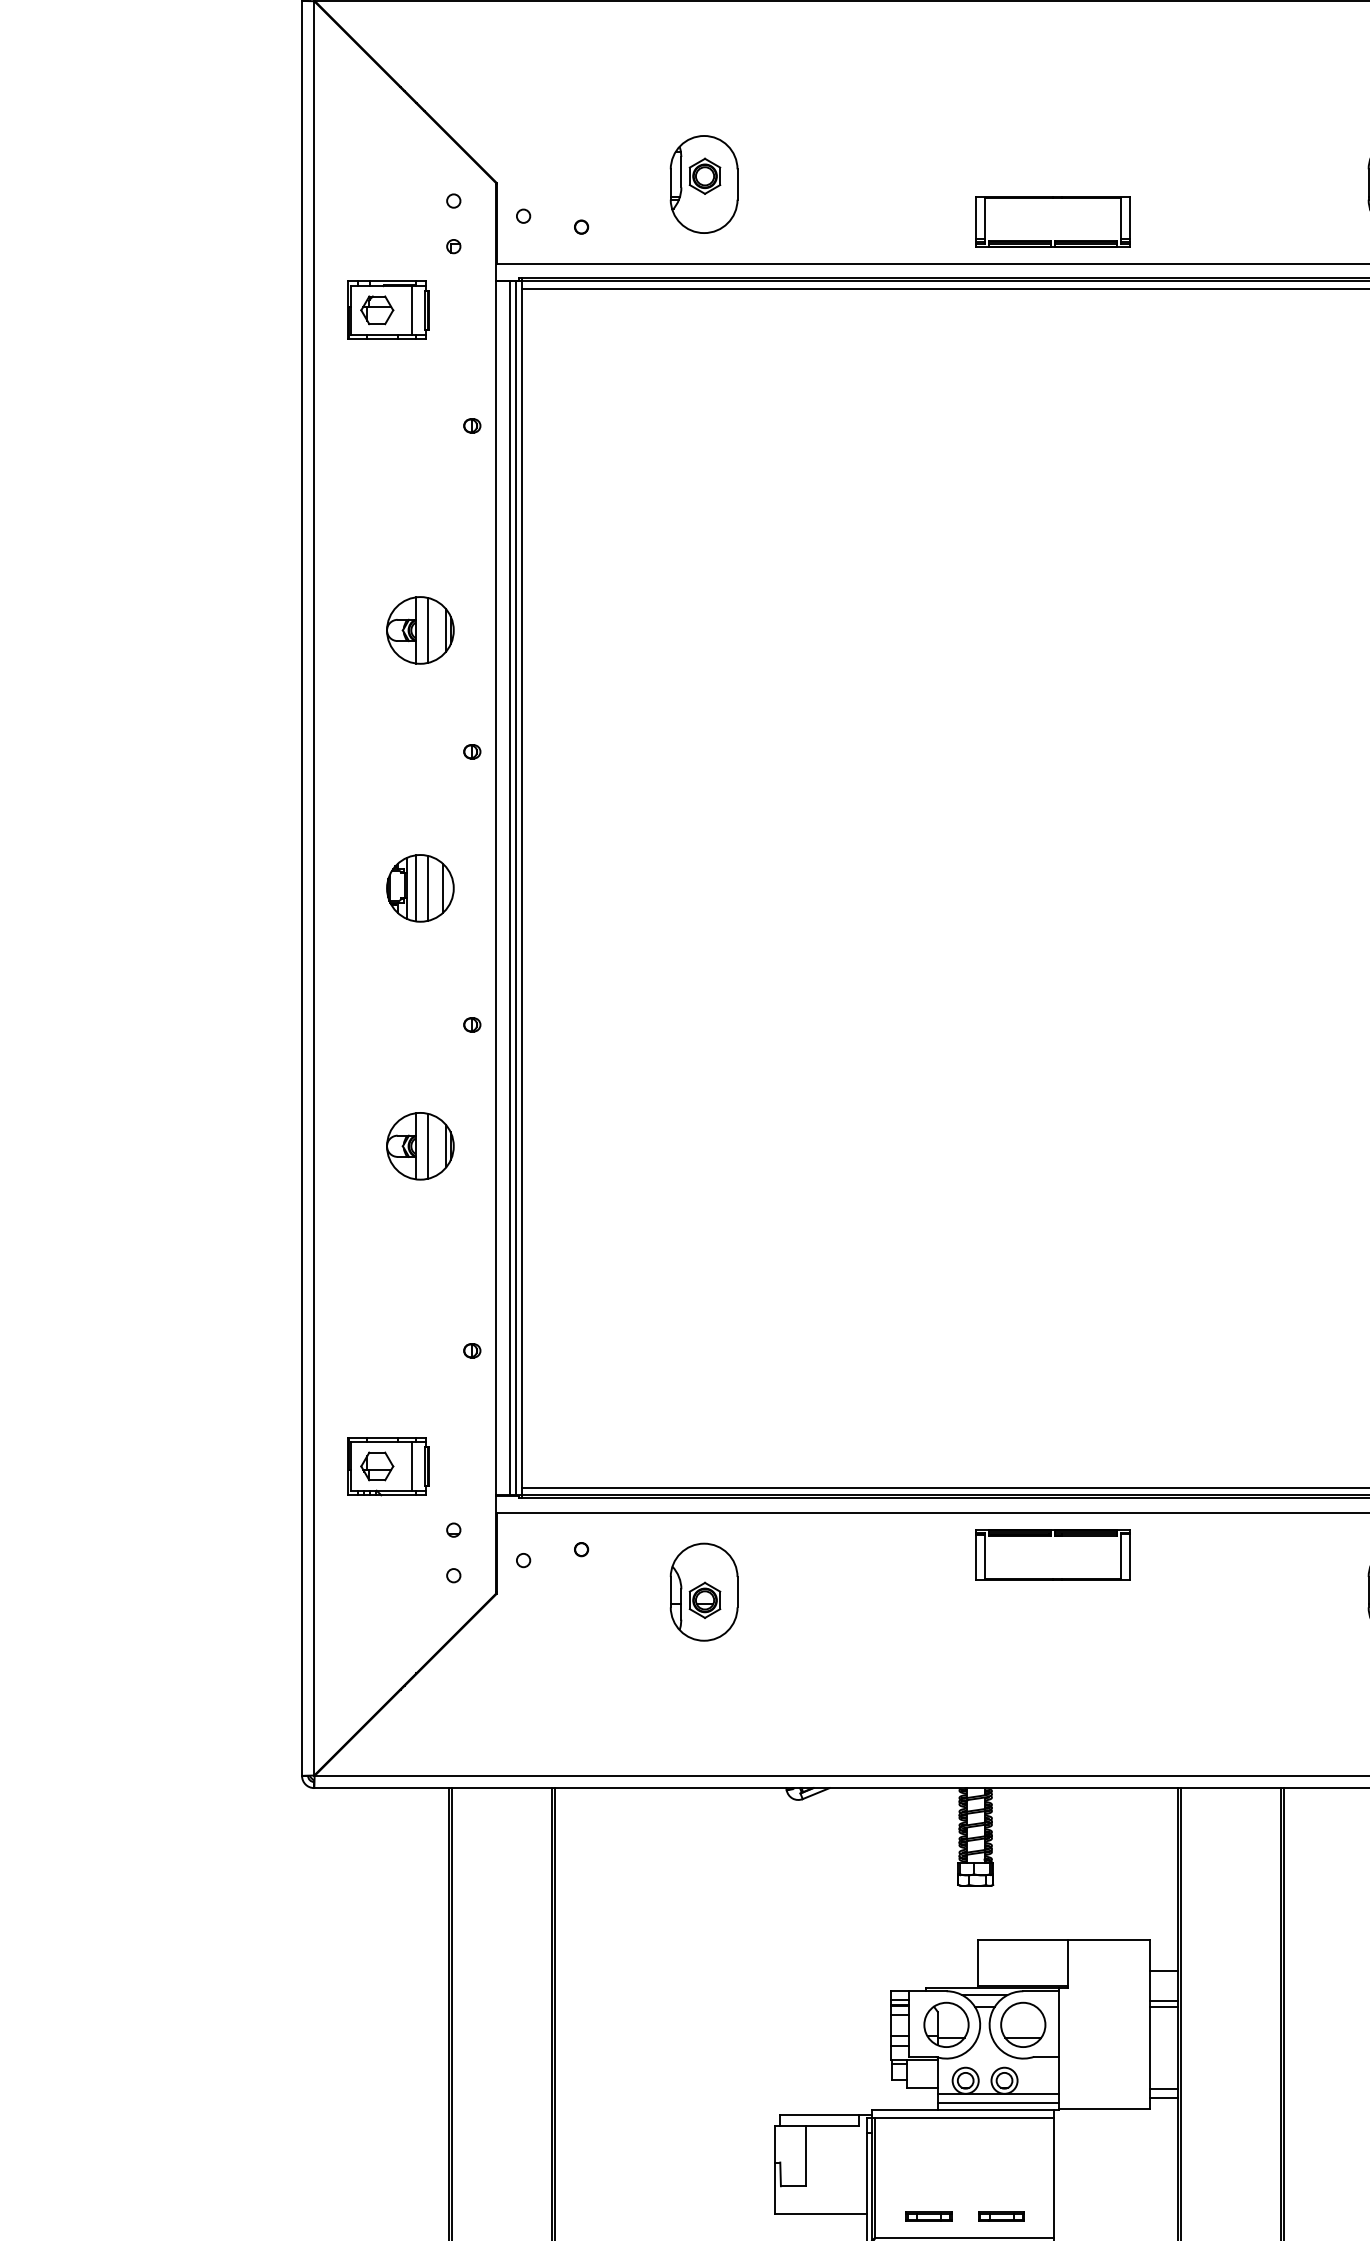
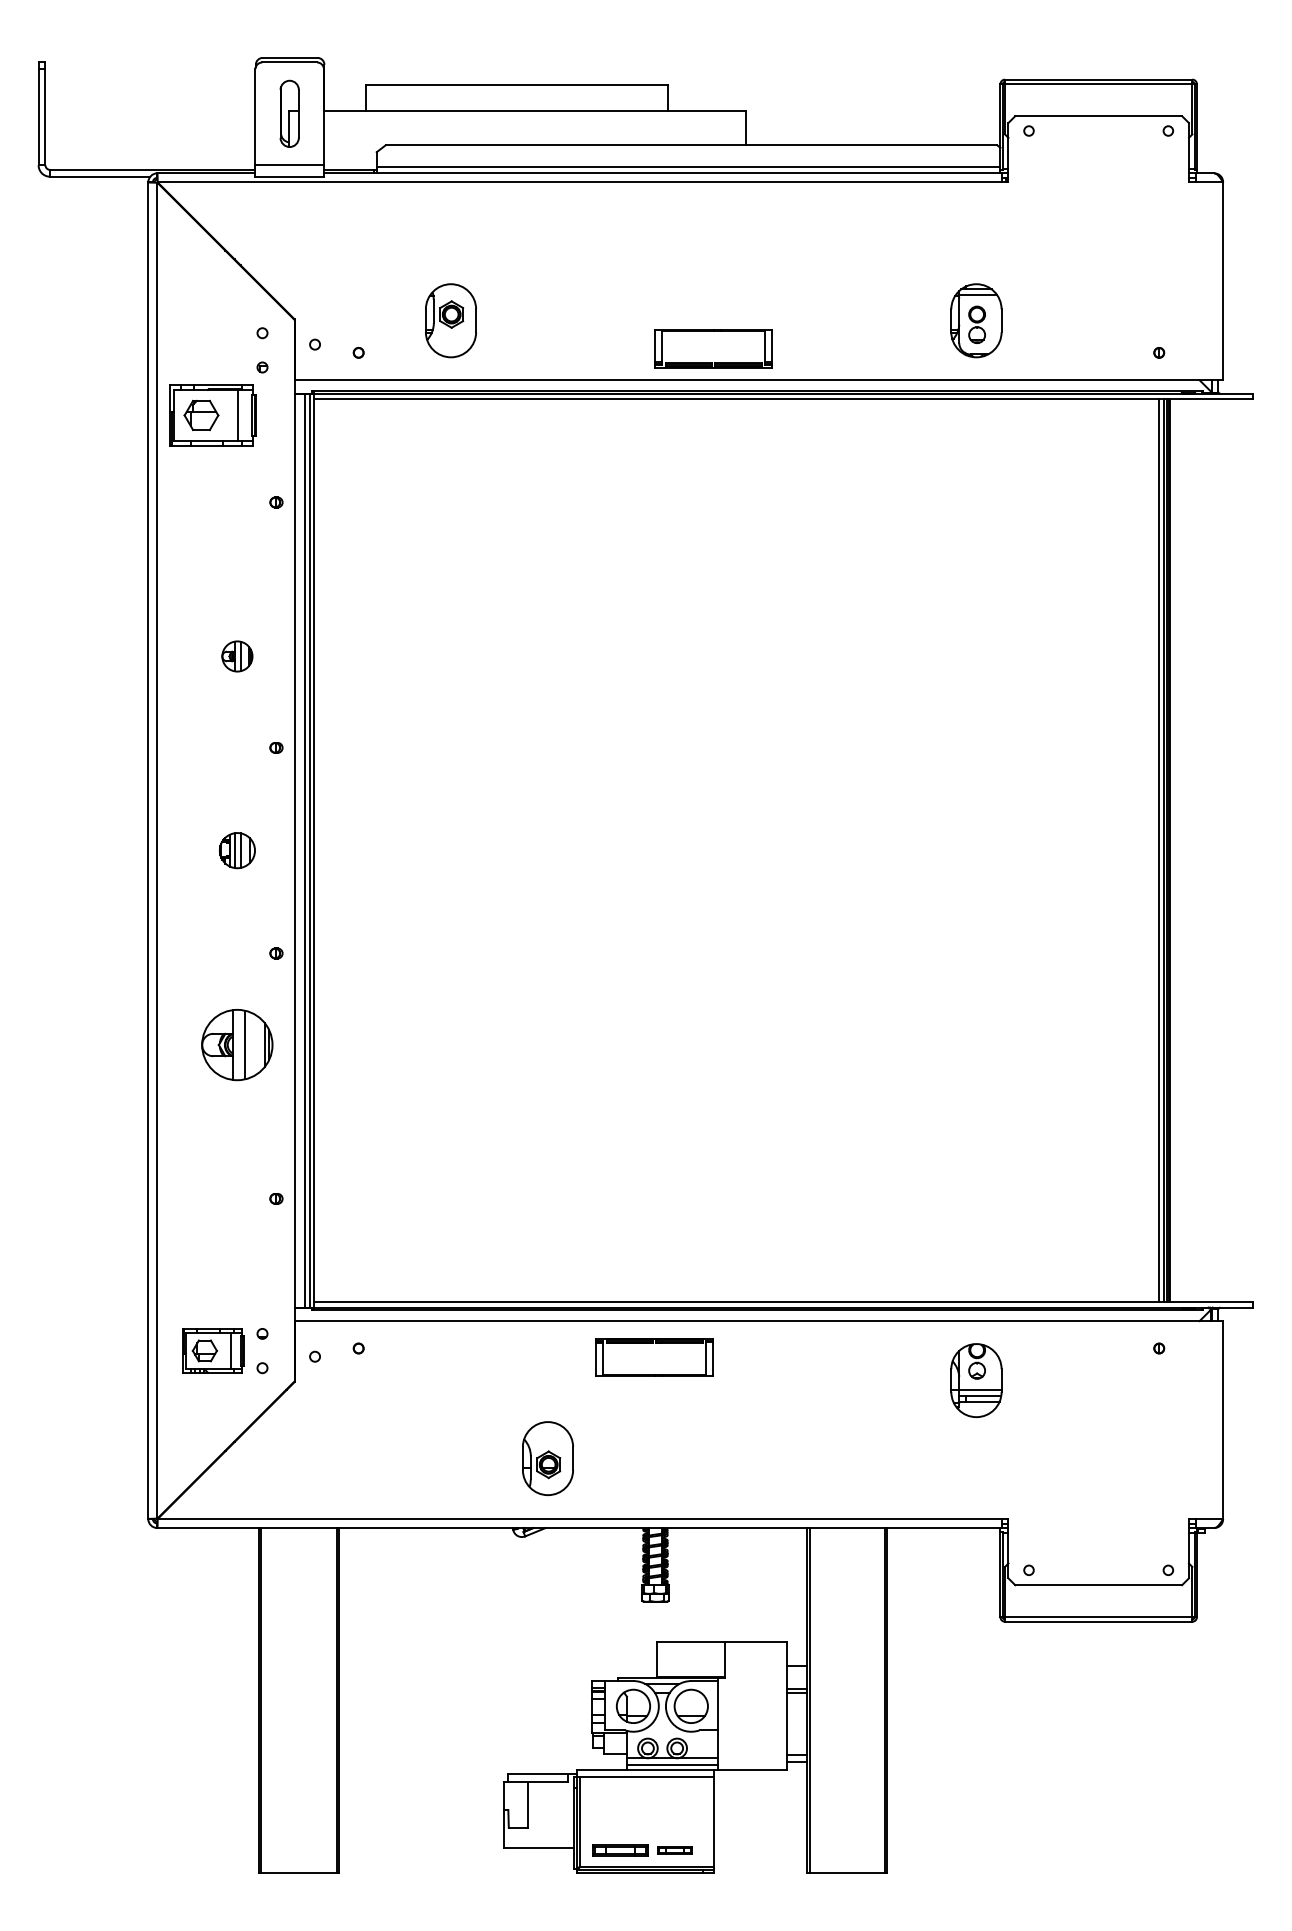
part: (388, 310) -> (213, 415), size x1.4
part: (420, 630) -> (237, 656), size x0.6
part: (420, 888) -> (237, 850), size x0.7
part: (420, 1145) -> (237, 1044), size x1.4
part: (388, 1465) -> (213, 1350), moved
part: (1052, 1554) -> (654, 1357), moved
part: (703, 1592) -> (547, 1458), moved
part: (927, 2216) -> (619, 1850), size x1.6

